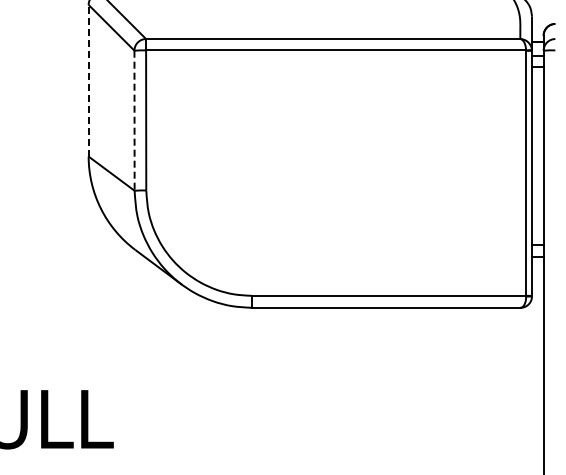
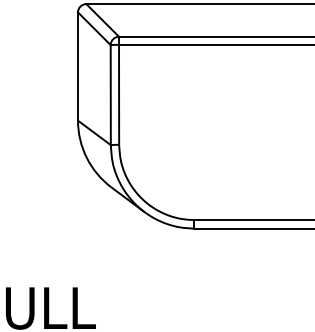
line: (88, 80) -> (77, 66), dashed -> solid
line: (134, 121) -> (110, 95), dashed -> solid

